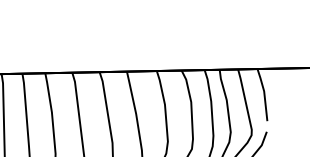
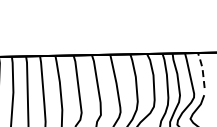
line: (264, 92) -> (202, 68), solid -> dashed

